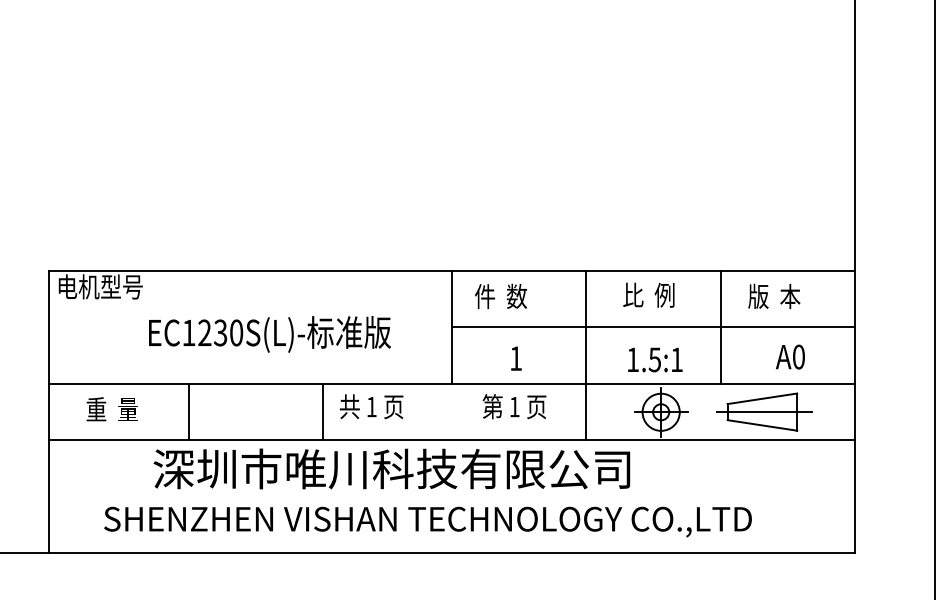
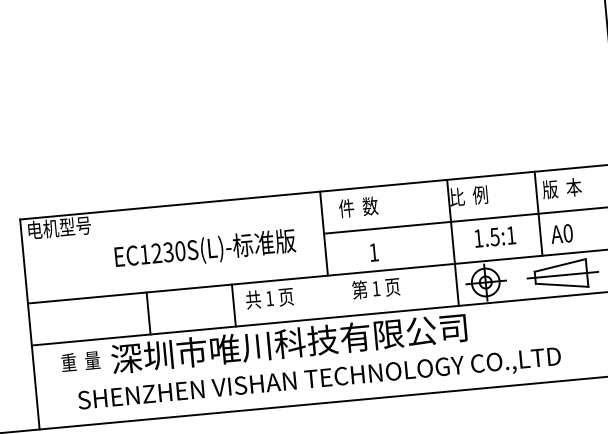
line: (720, 326) -> (538, 213), moved
text: (269, 334) -> (205, 250), moved
line: (586, 355) -> (453, 242), moved
text: (790, 356) -> (561, 233), moved
text: (655, 359) -> (495, 236), moved
text: (111, 409) -> (80, 361), moved
line: (188, 411) -> (148, 313), moved

